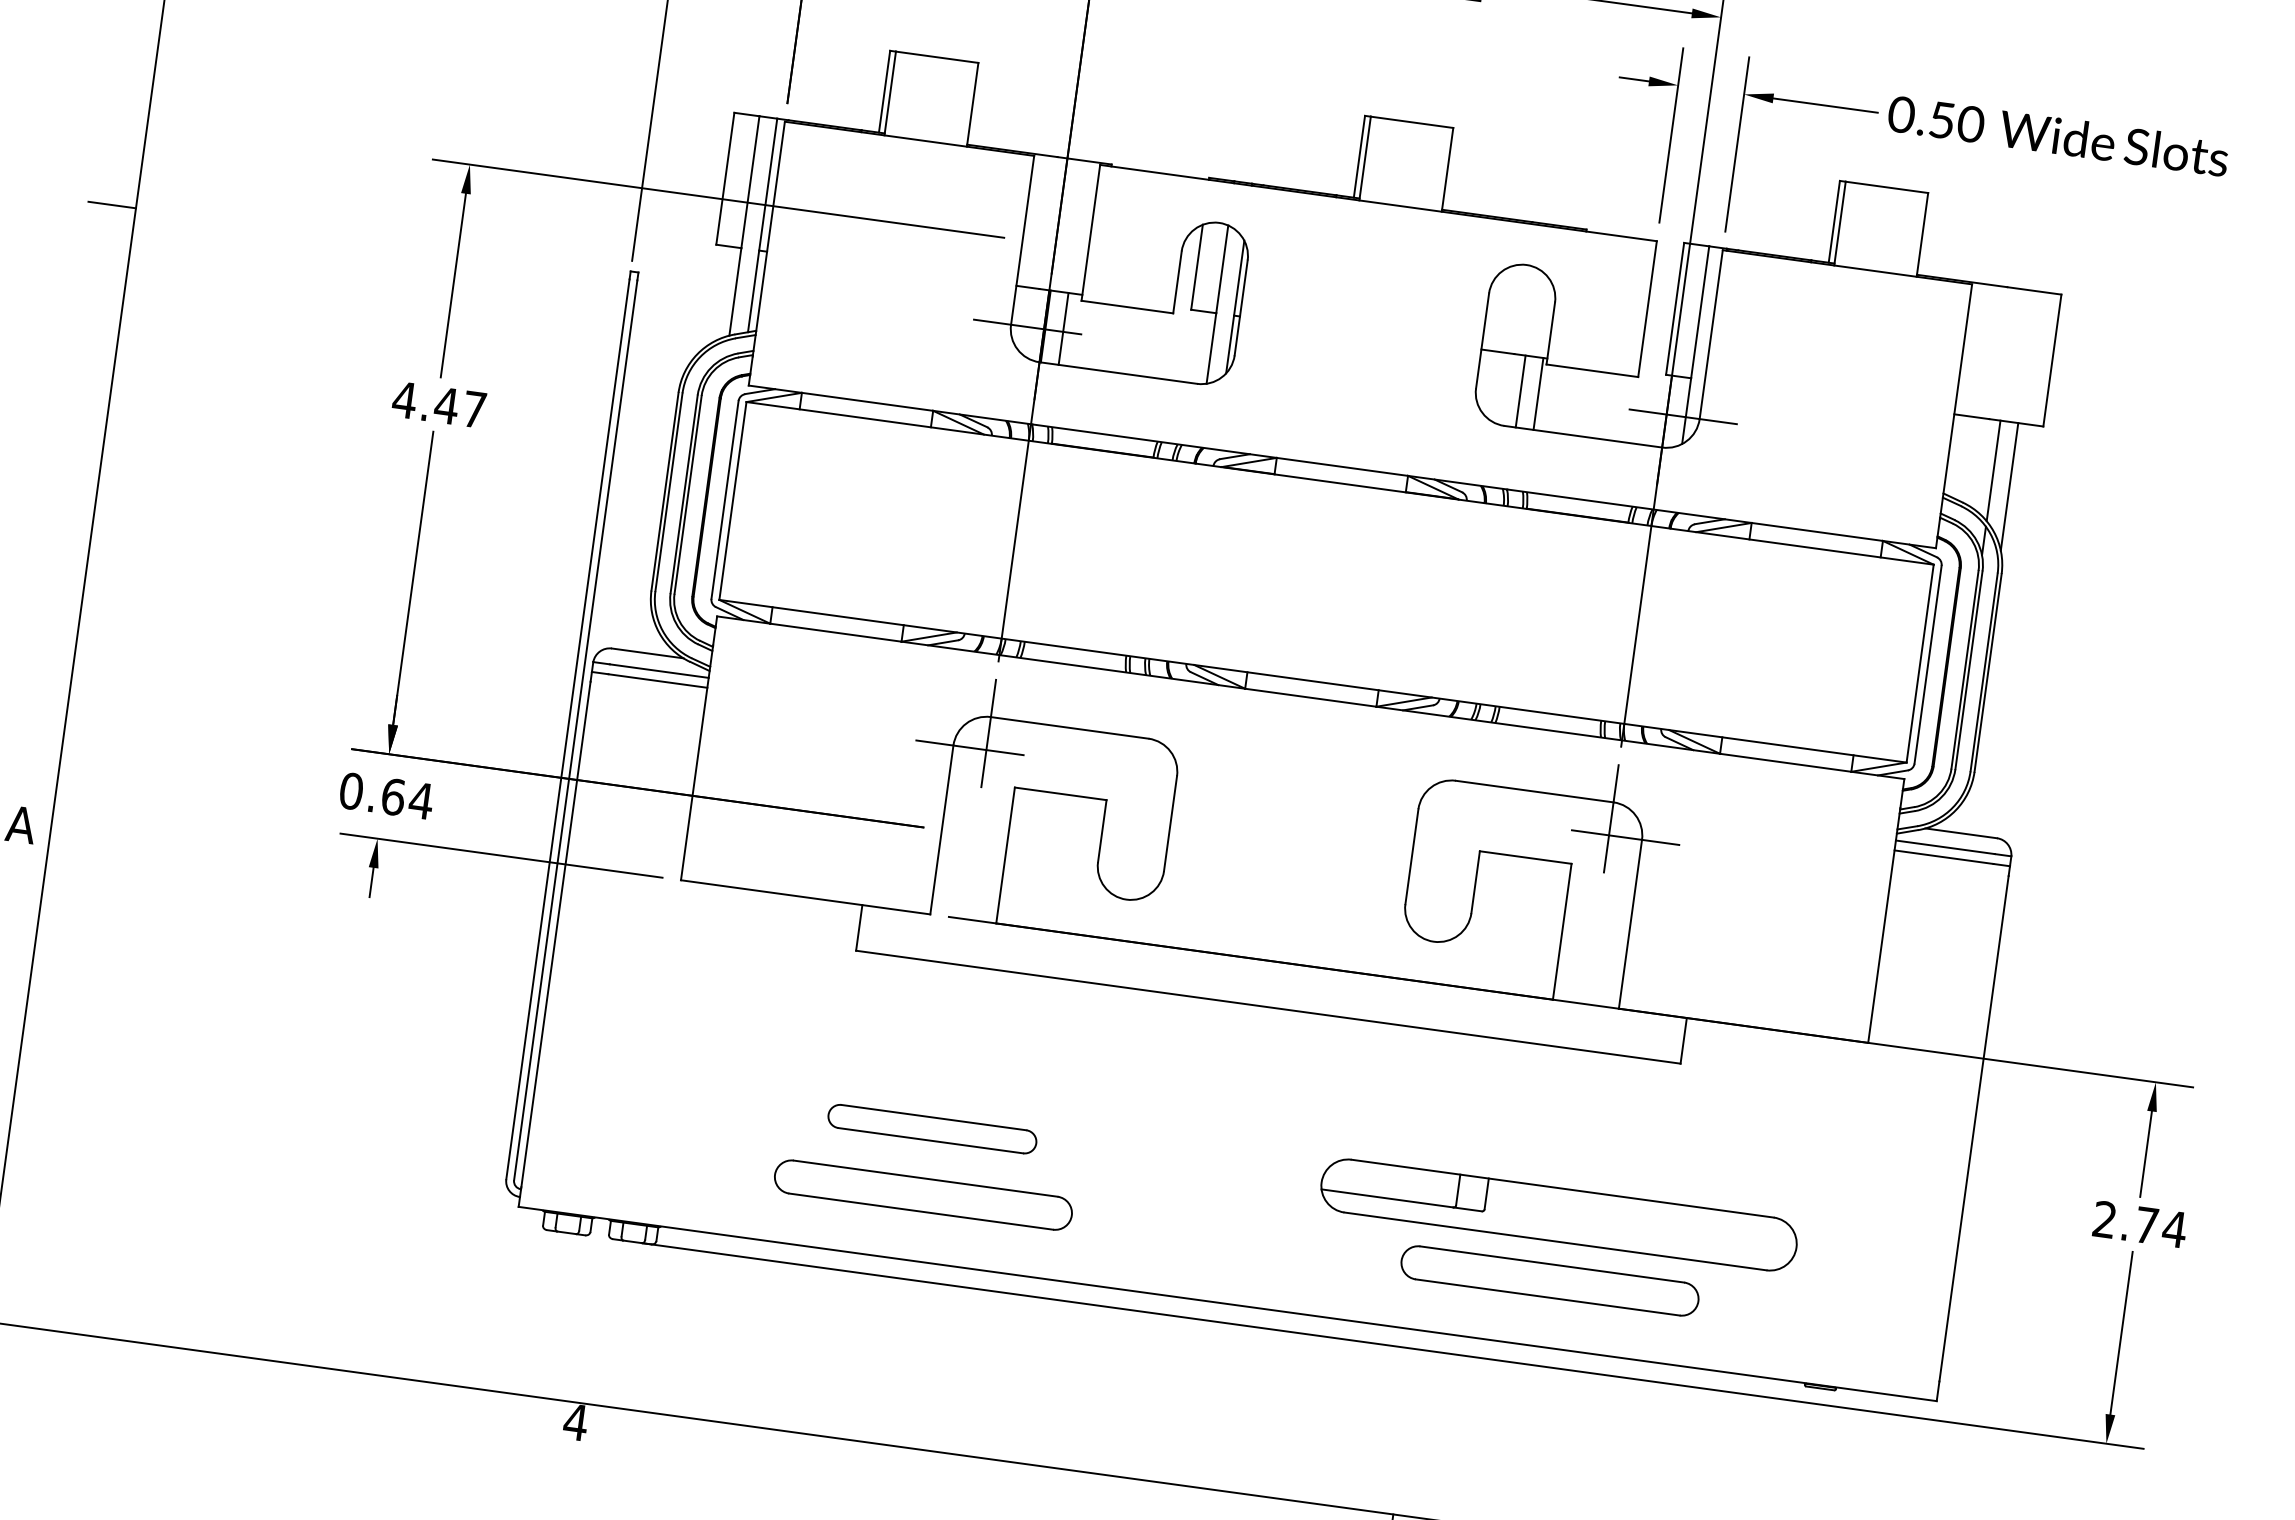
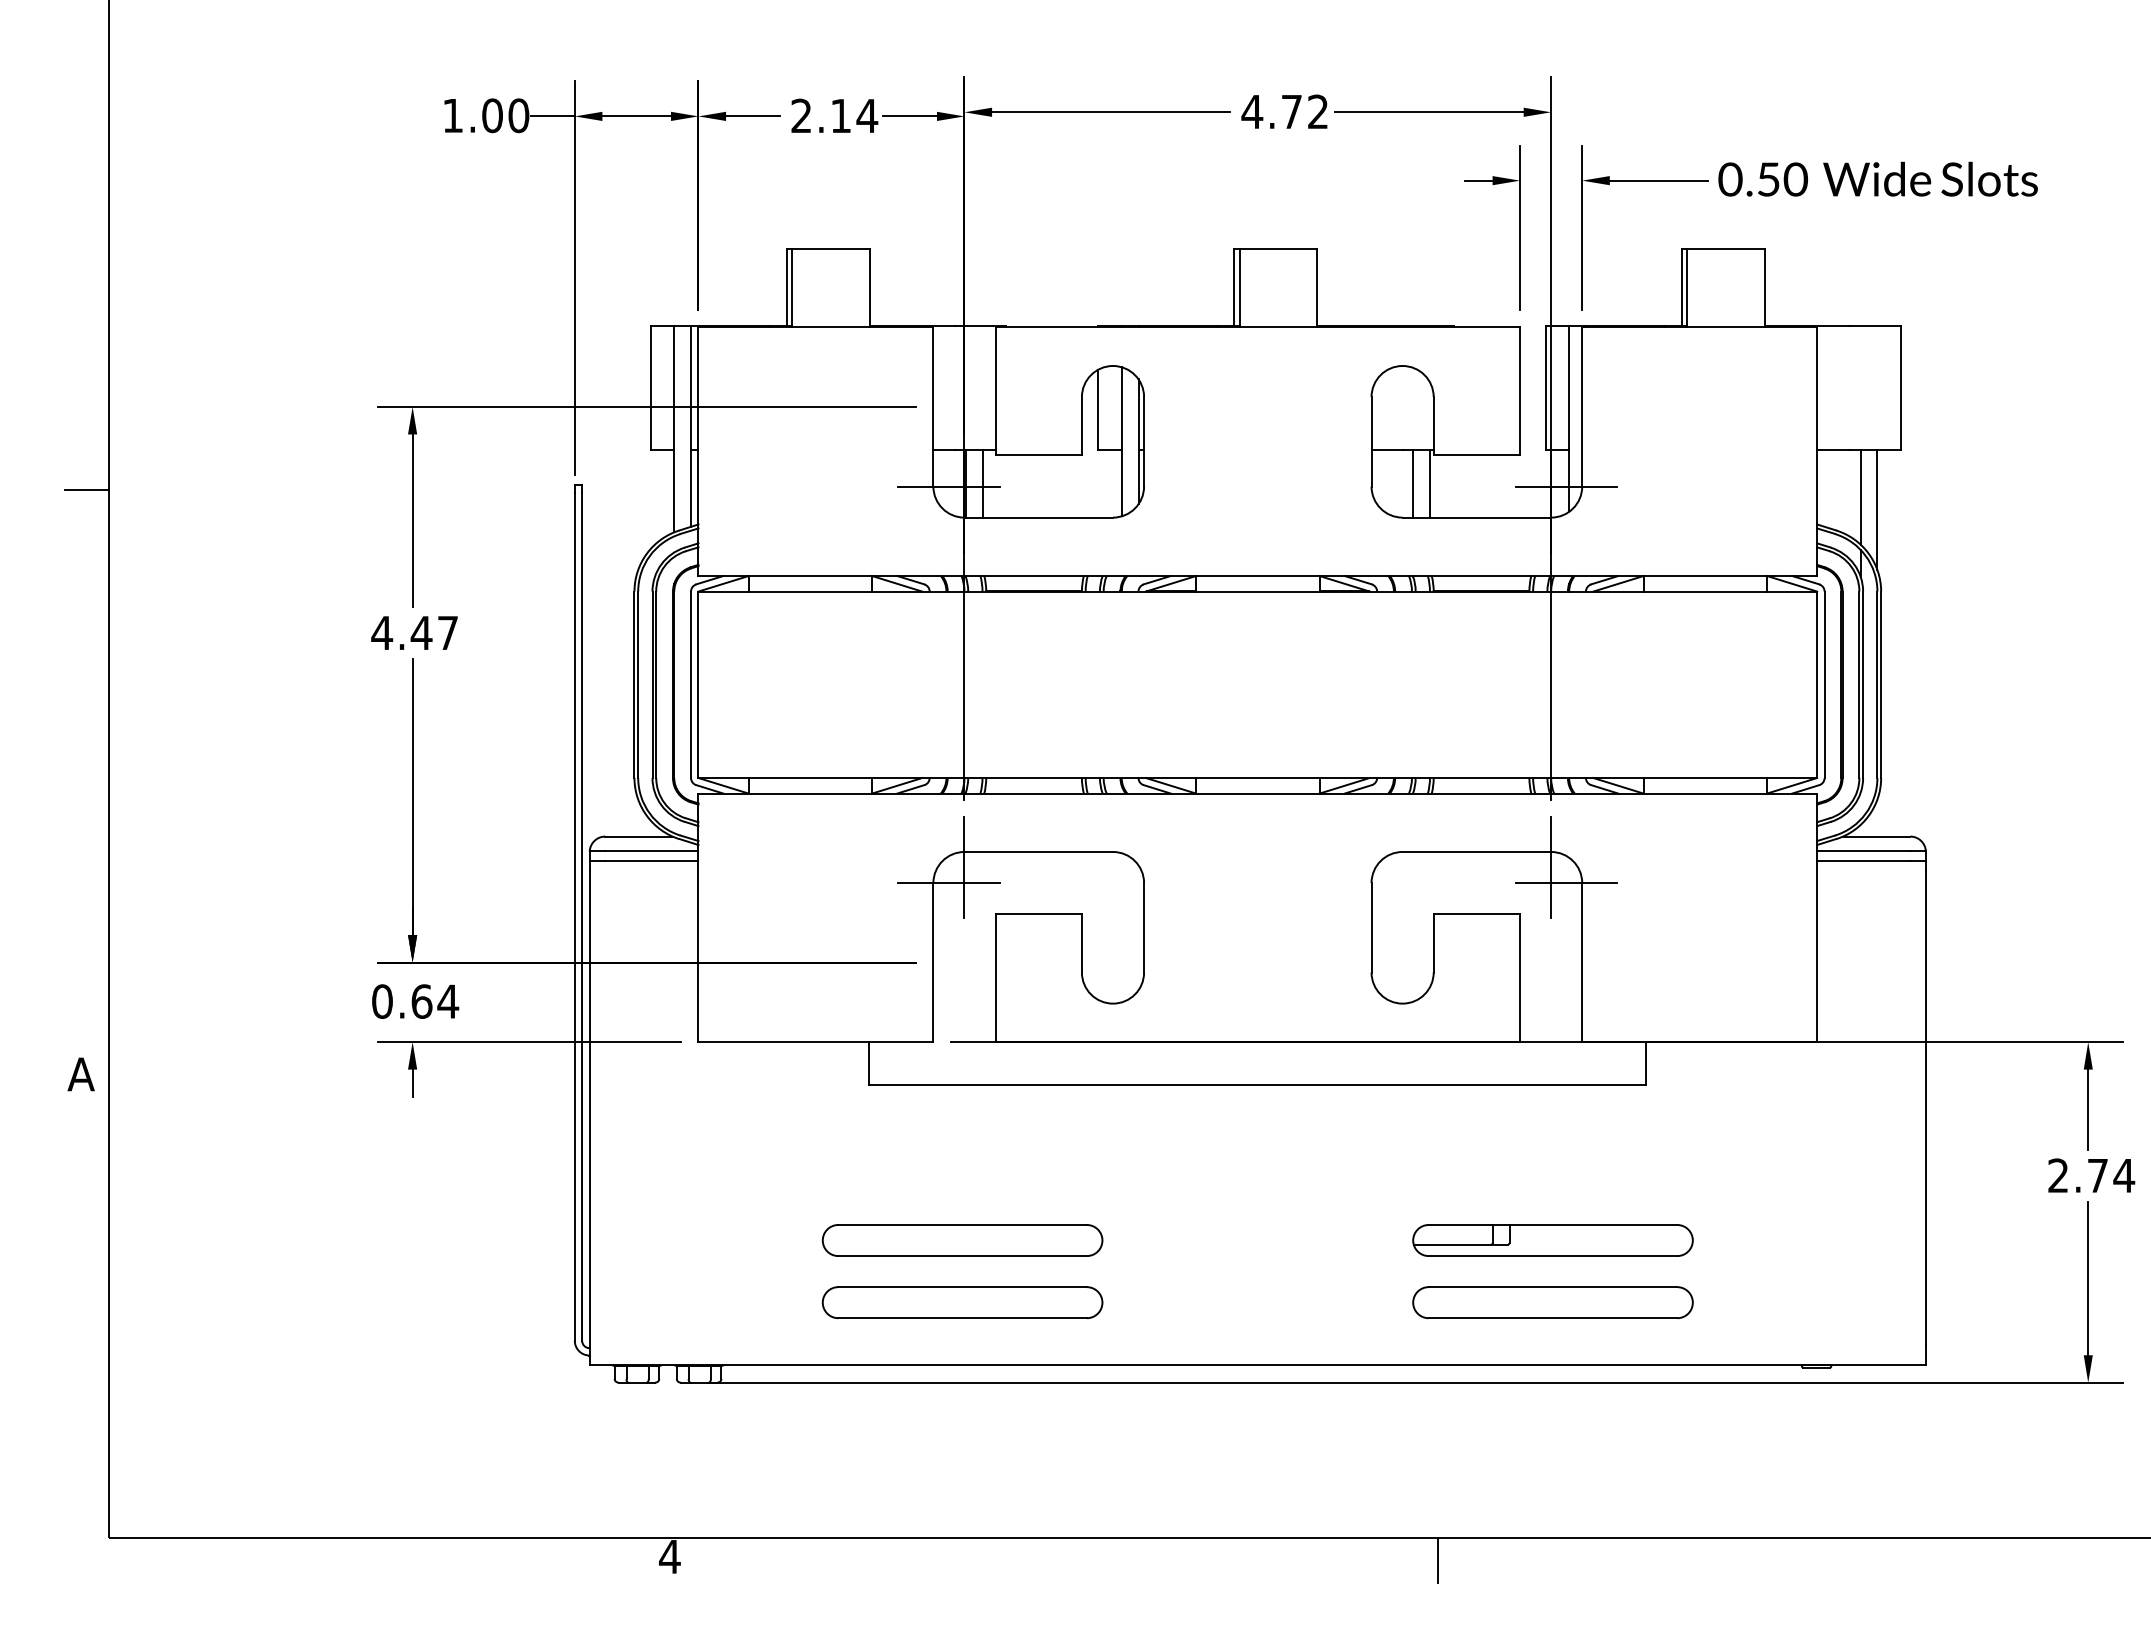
part: (932, 1129) -> (962, 1240), size x1.43
part: (1558, 1214) -> (1552, 1240), size x0.62

